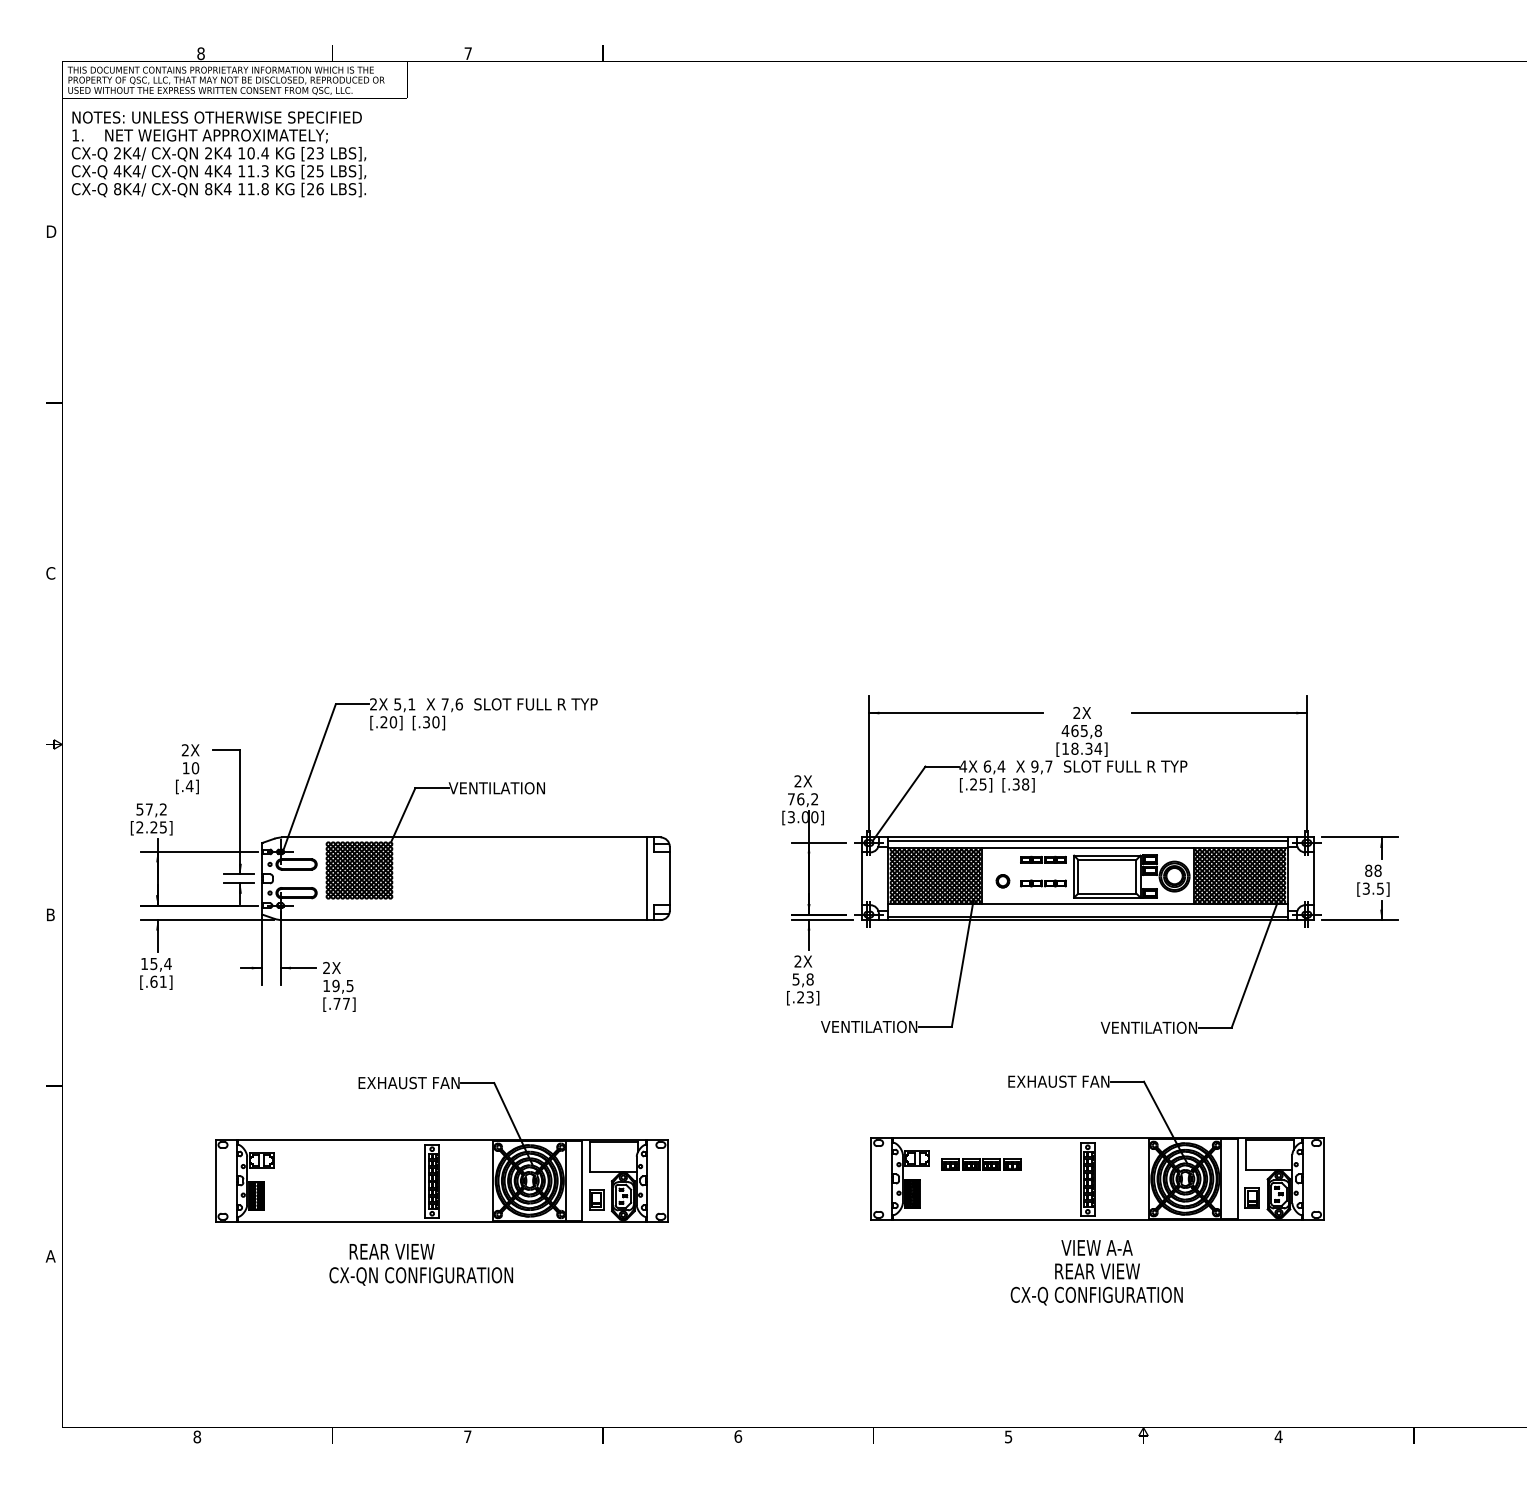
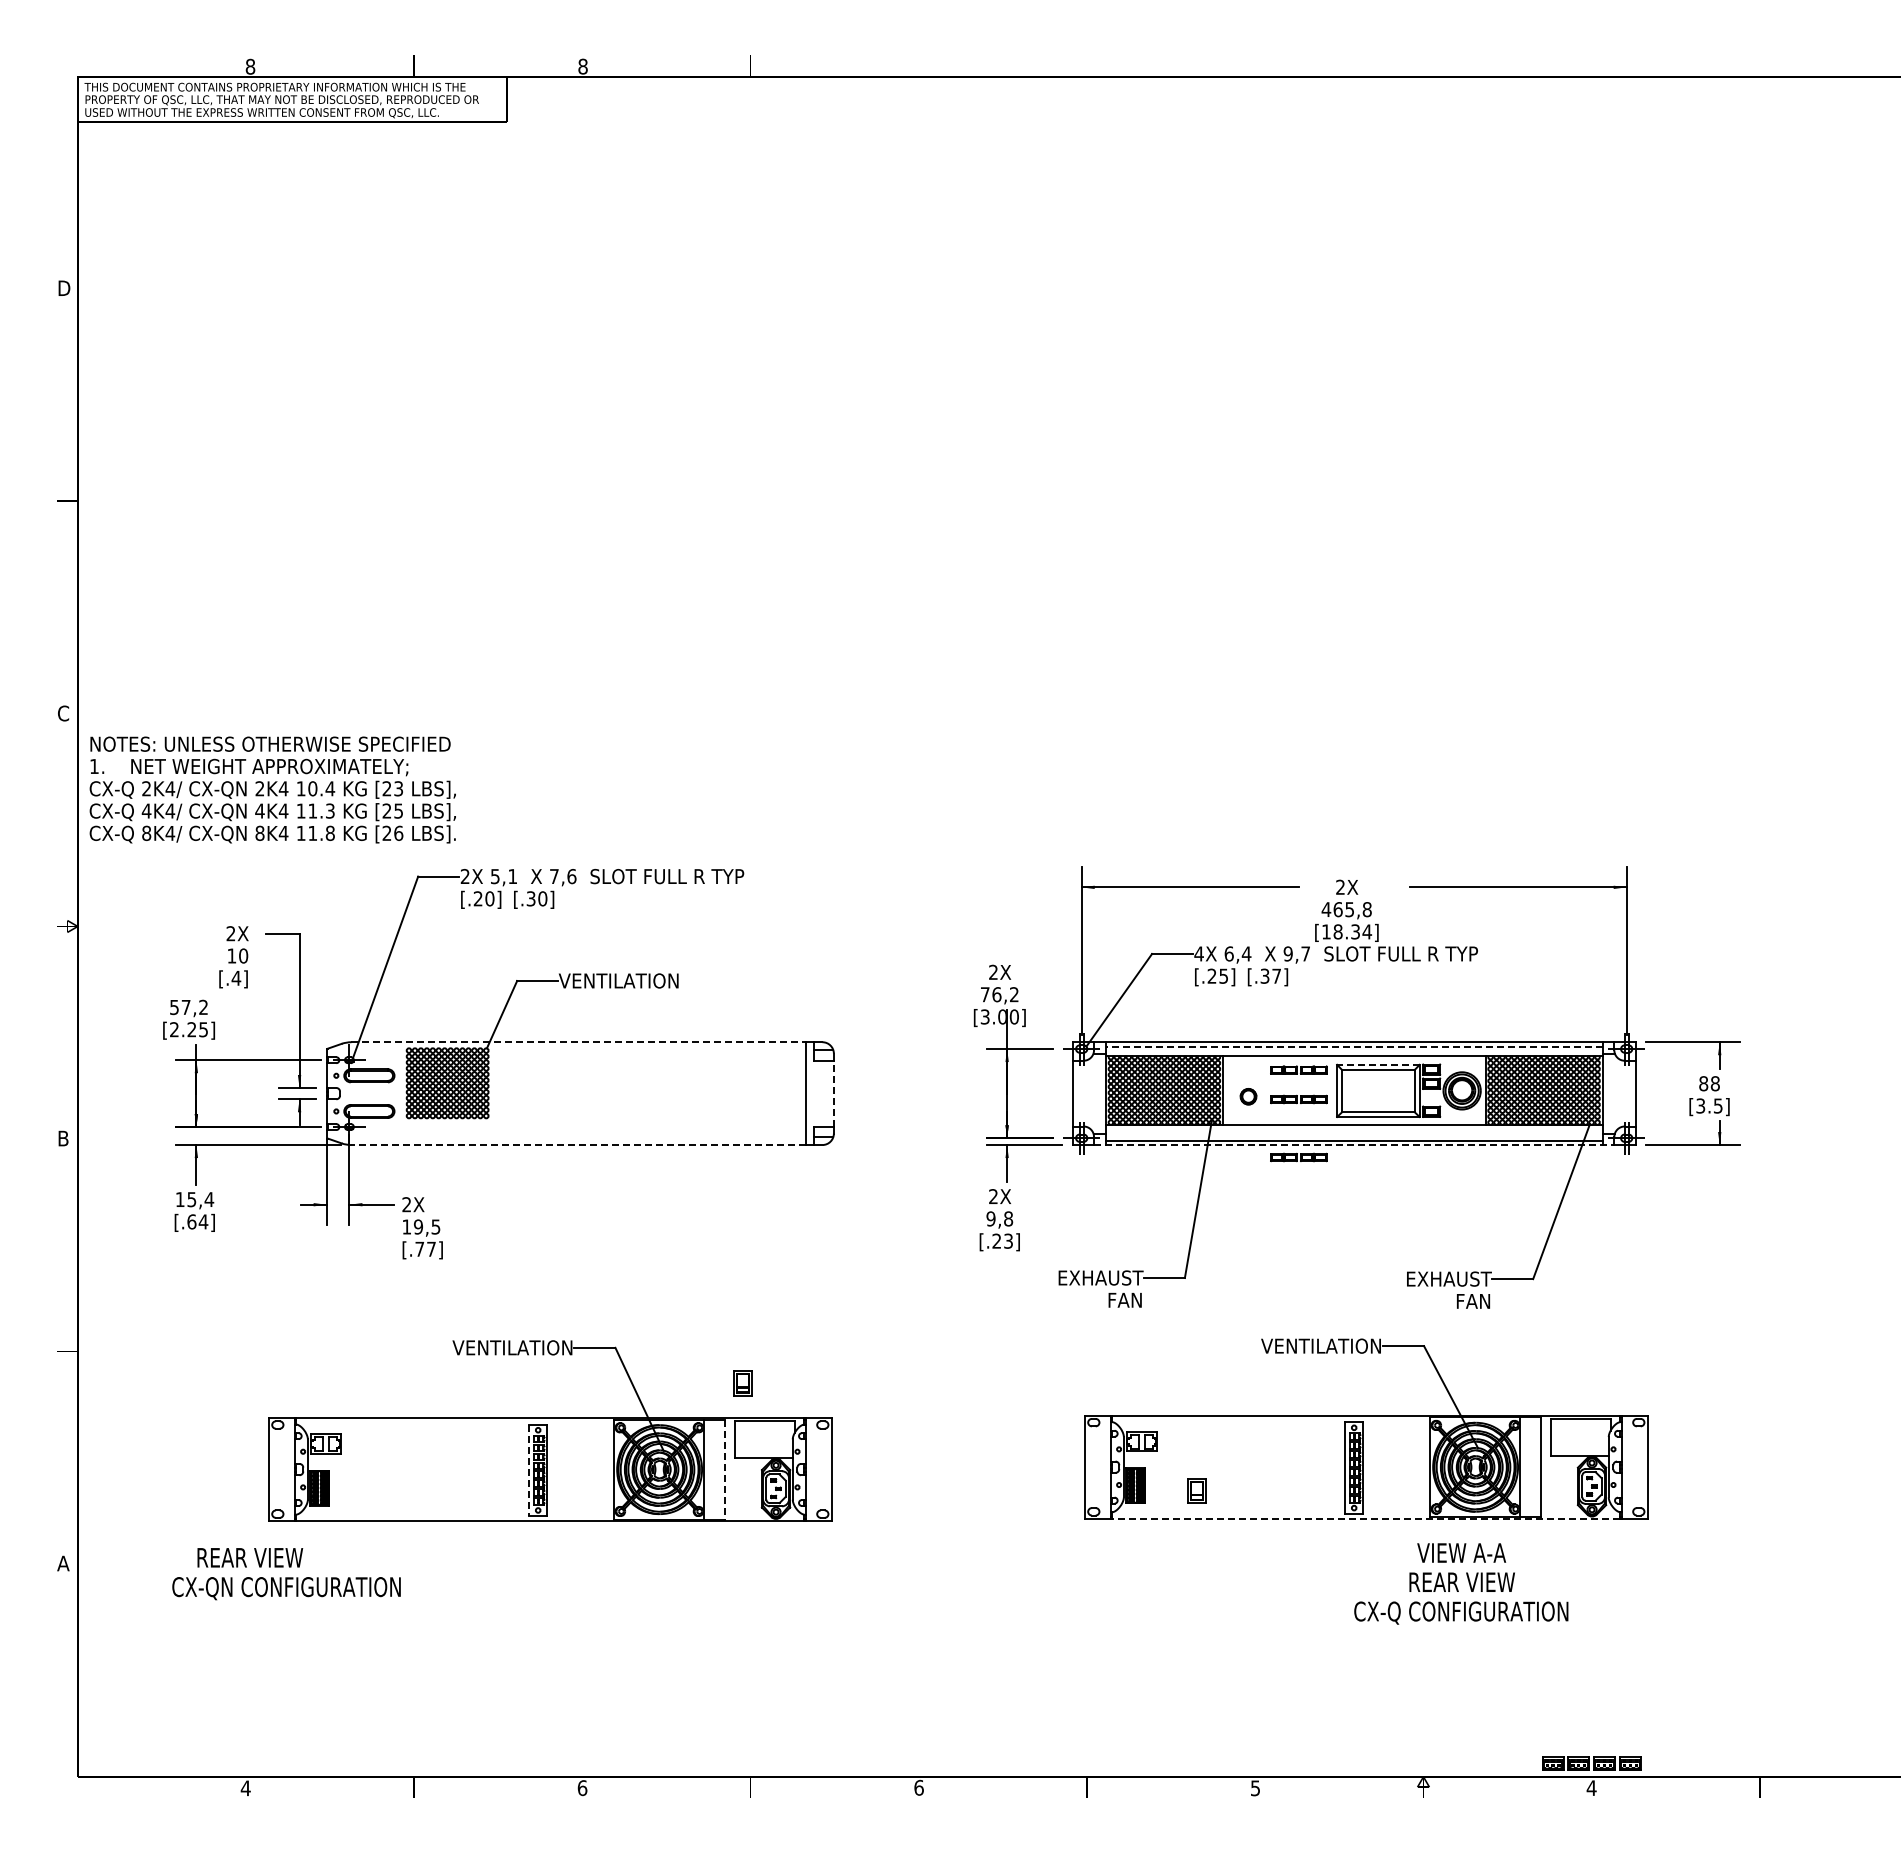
text: (467, 53) -> (582, 66), 7 -> 8
text: (218, 153) -> (272, 789), moved
text: (1025, 783) -> (1276, 975), [.38] -> [.37]
line: (465, 837) -> (579, 1042), solid -> dashed
line: (1088, 841) -> (1354, 1047), solid -> dashed
line: (1106, 855) -> (1377, 1064), solid -> dashed
line: (669, 878) -> (833, 1093), solid -> dashed
line: (464, 920) -> (578, 1145), solid -> dashed
line: (1088, 920) -> (1354, 1145), solid -> dashed
part: (1043, 930) -> (1298, 1157), added
text: (795, 979) -> (990, 1218), 5,8 -> 9,8
text: (163, 981) -> (203, 1221), [.61] -> [.64]
text: (869, 1035) -> (1082, 1288), VENTILATION -> EXHAUST FAN
text: (1149, 1036) -> (1430, 1289), VENTILATION -> EXHAUST FAN
text: (1053, 1081) -> (1311, 1345), EXHAUST FAN -> VENTILATION
text: (403, 1082) -> (502, 1347), EXHAUST FAN -> VENTILATION
part: (981, 1164) -> (1591, 1763), moved
line: (425, 1181) -> (529, 1470), solid -> dashed
line: (581, 1181) -> (724, 1470), solid -> dashed
part: (1252, 1197) -> (1196, 1490), moved
part: (596, 1200) -> (742, 1383), moved
line: (1096, 1220) -> (1365, 1518), solid -> dashed
text: (421, 1265) -> (286, 1574), moved
text: (1096, 1272) -> (1461, 1583), moved
text: (197, 1437) -> (245, 1788), 8 -> 4
text: (467, 1437) -> (582, 1788), 7 -> 6

